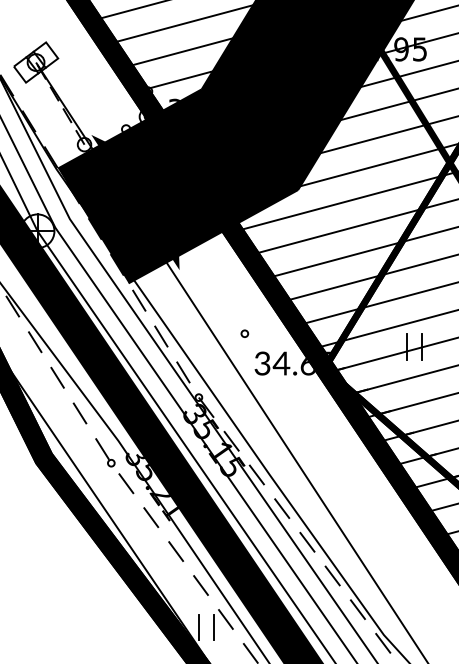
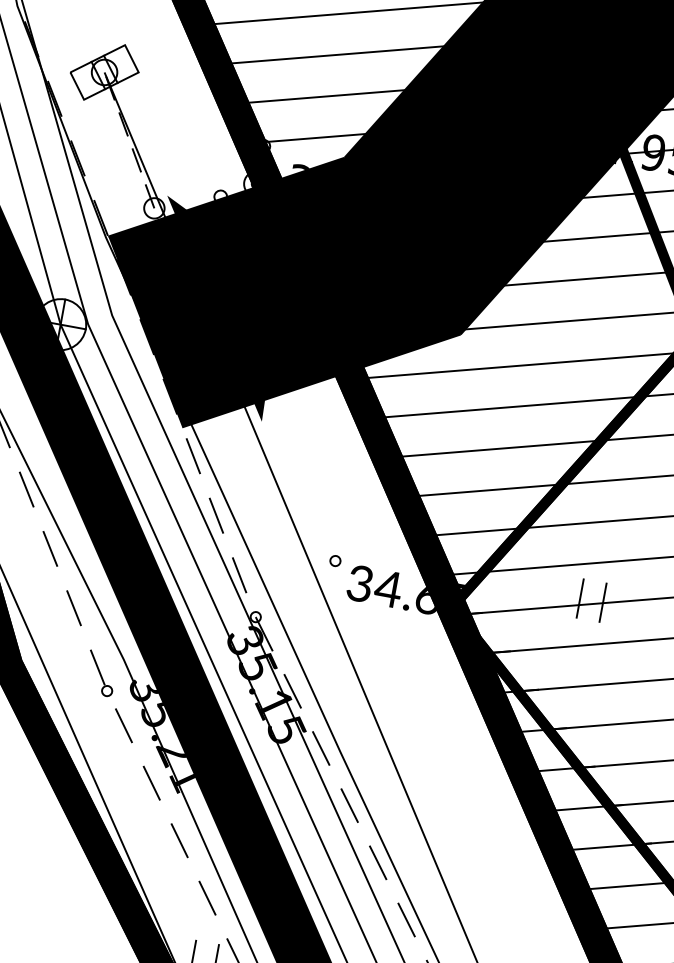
part: (244, 333) -> (334, 560), moved

